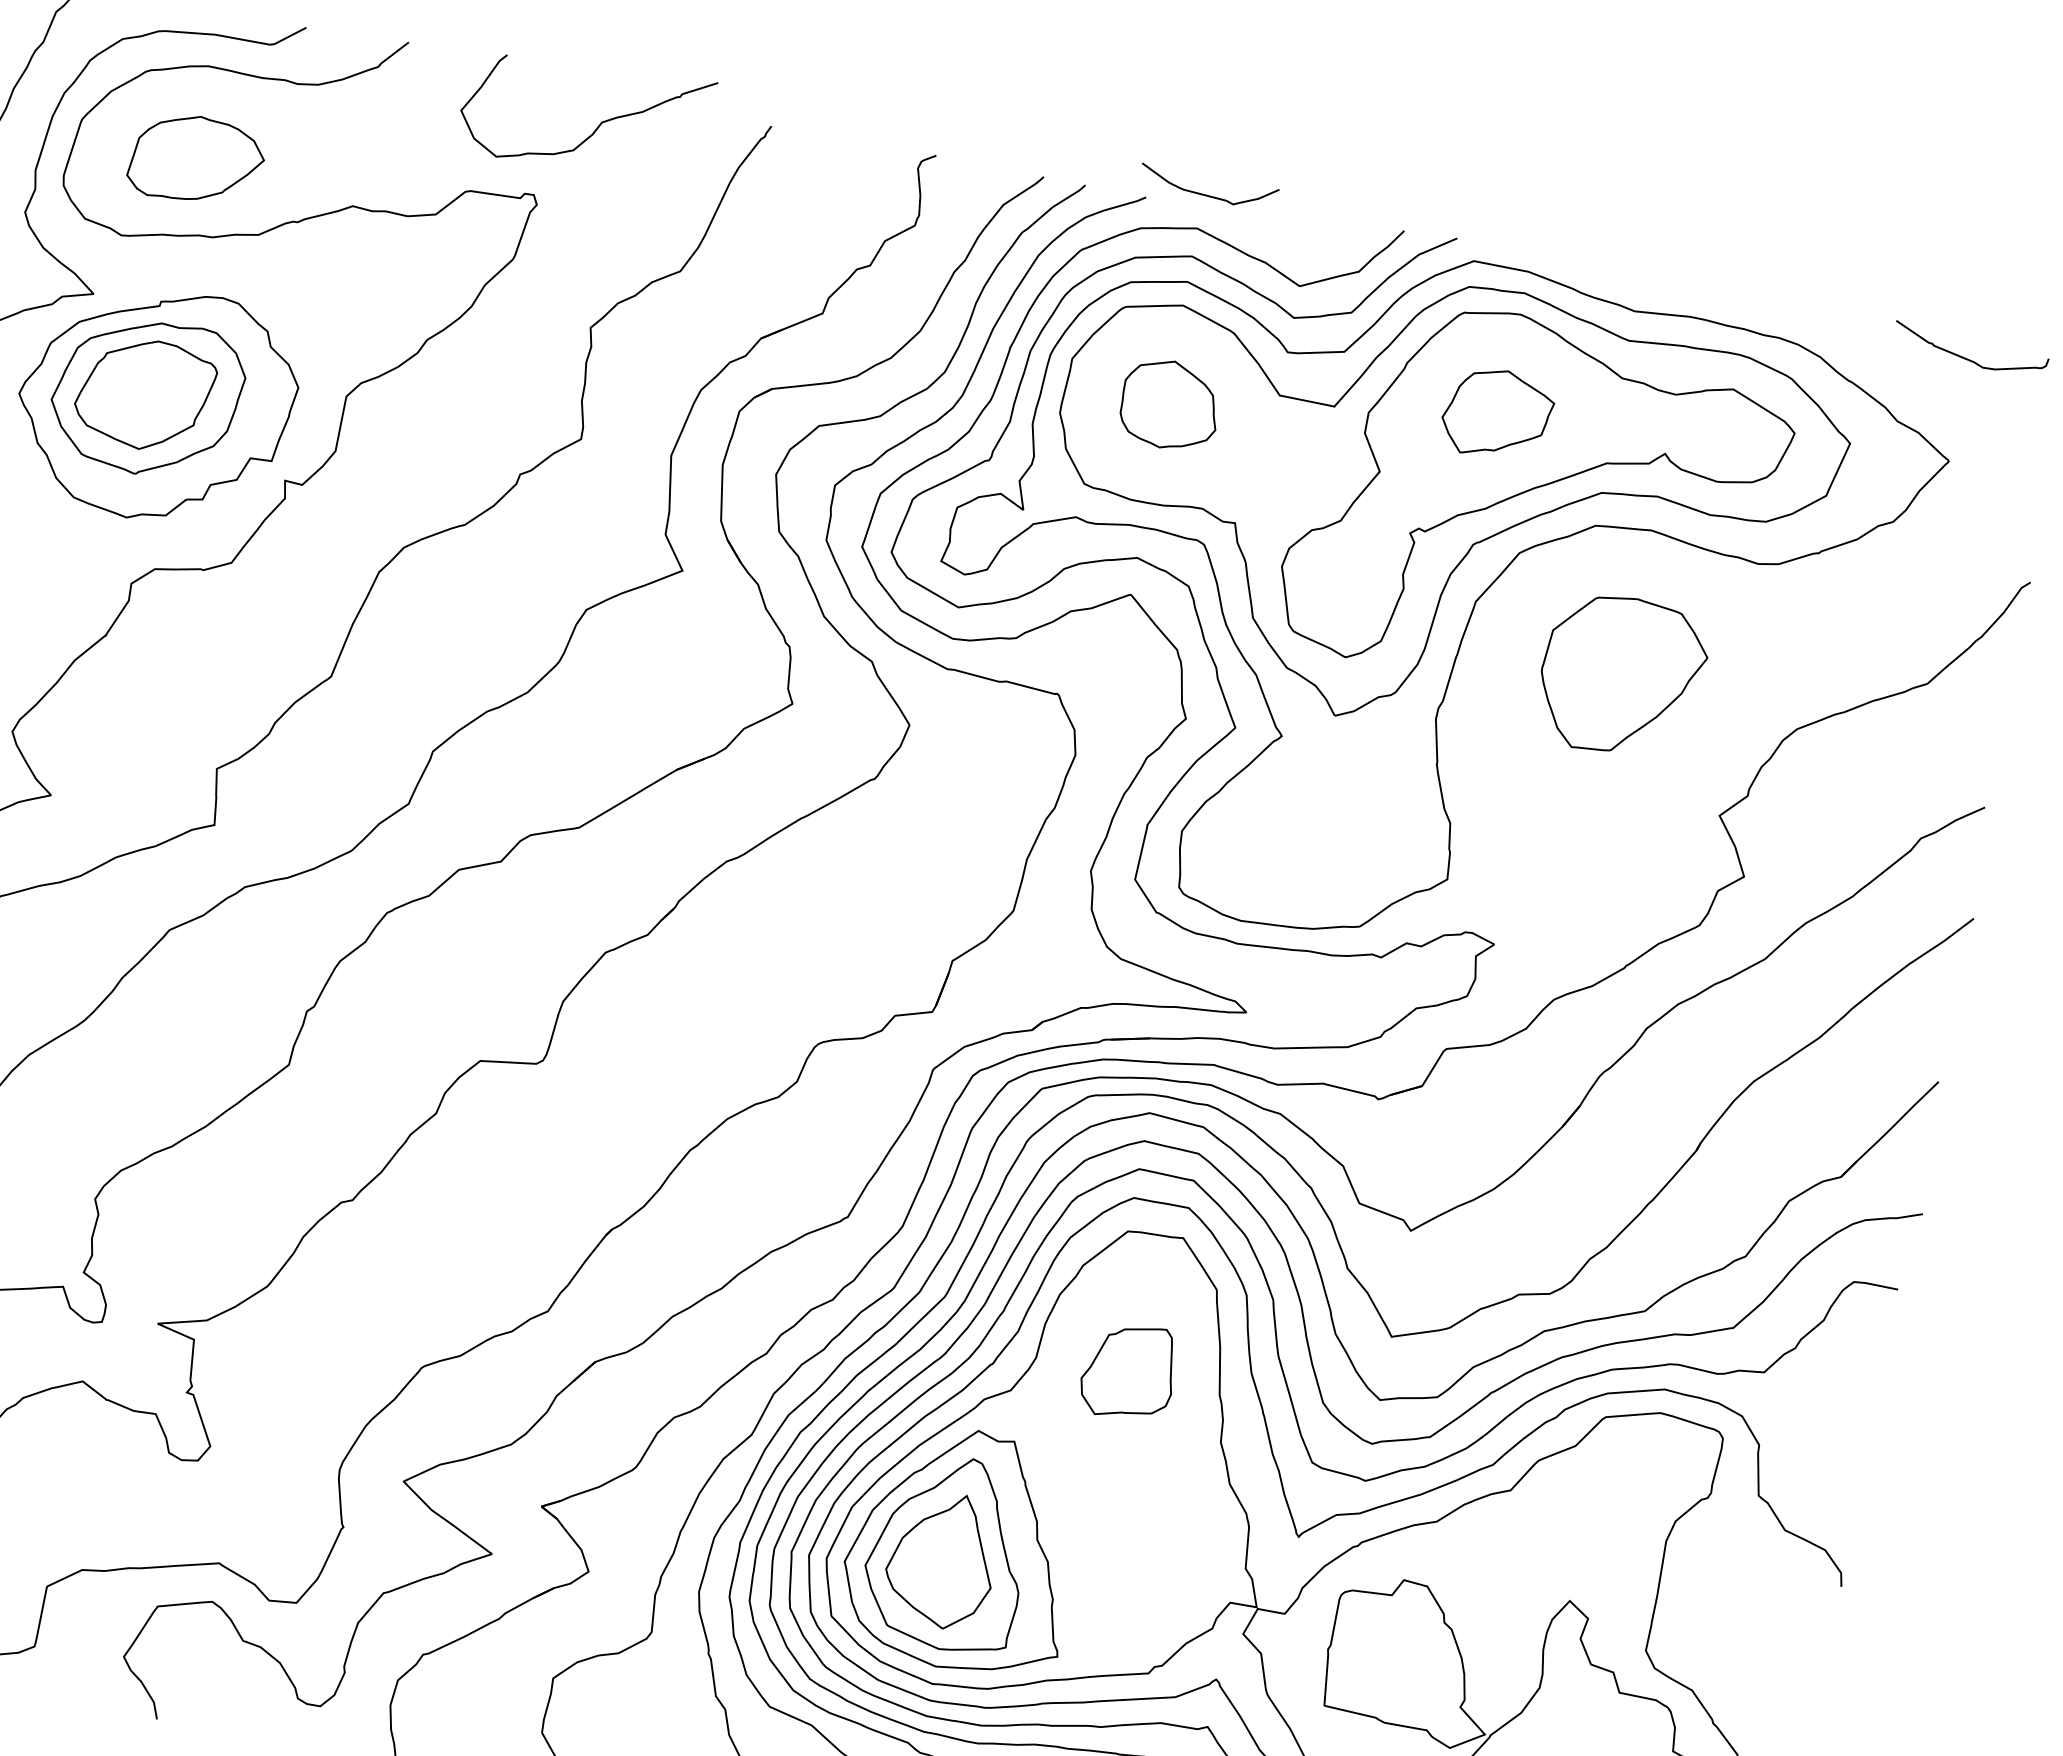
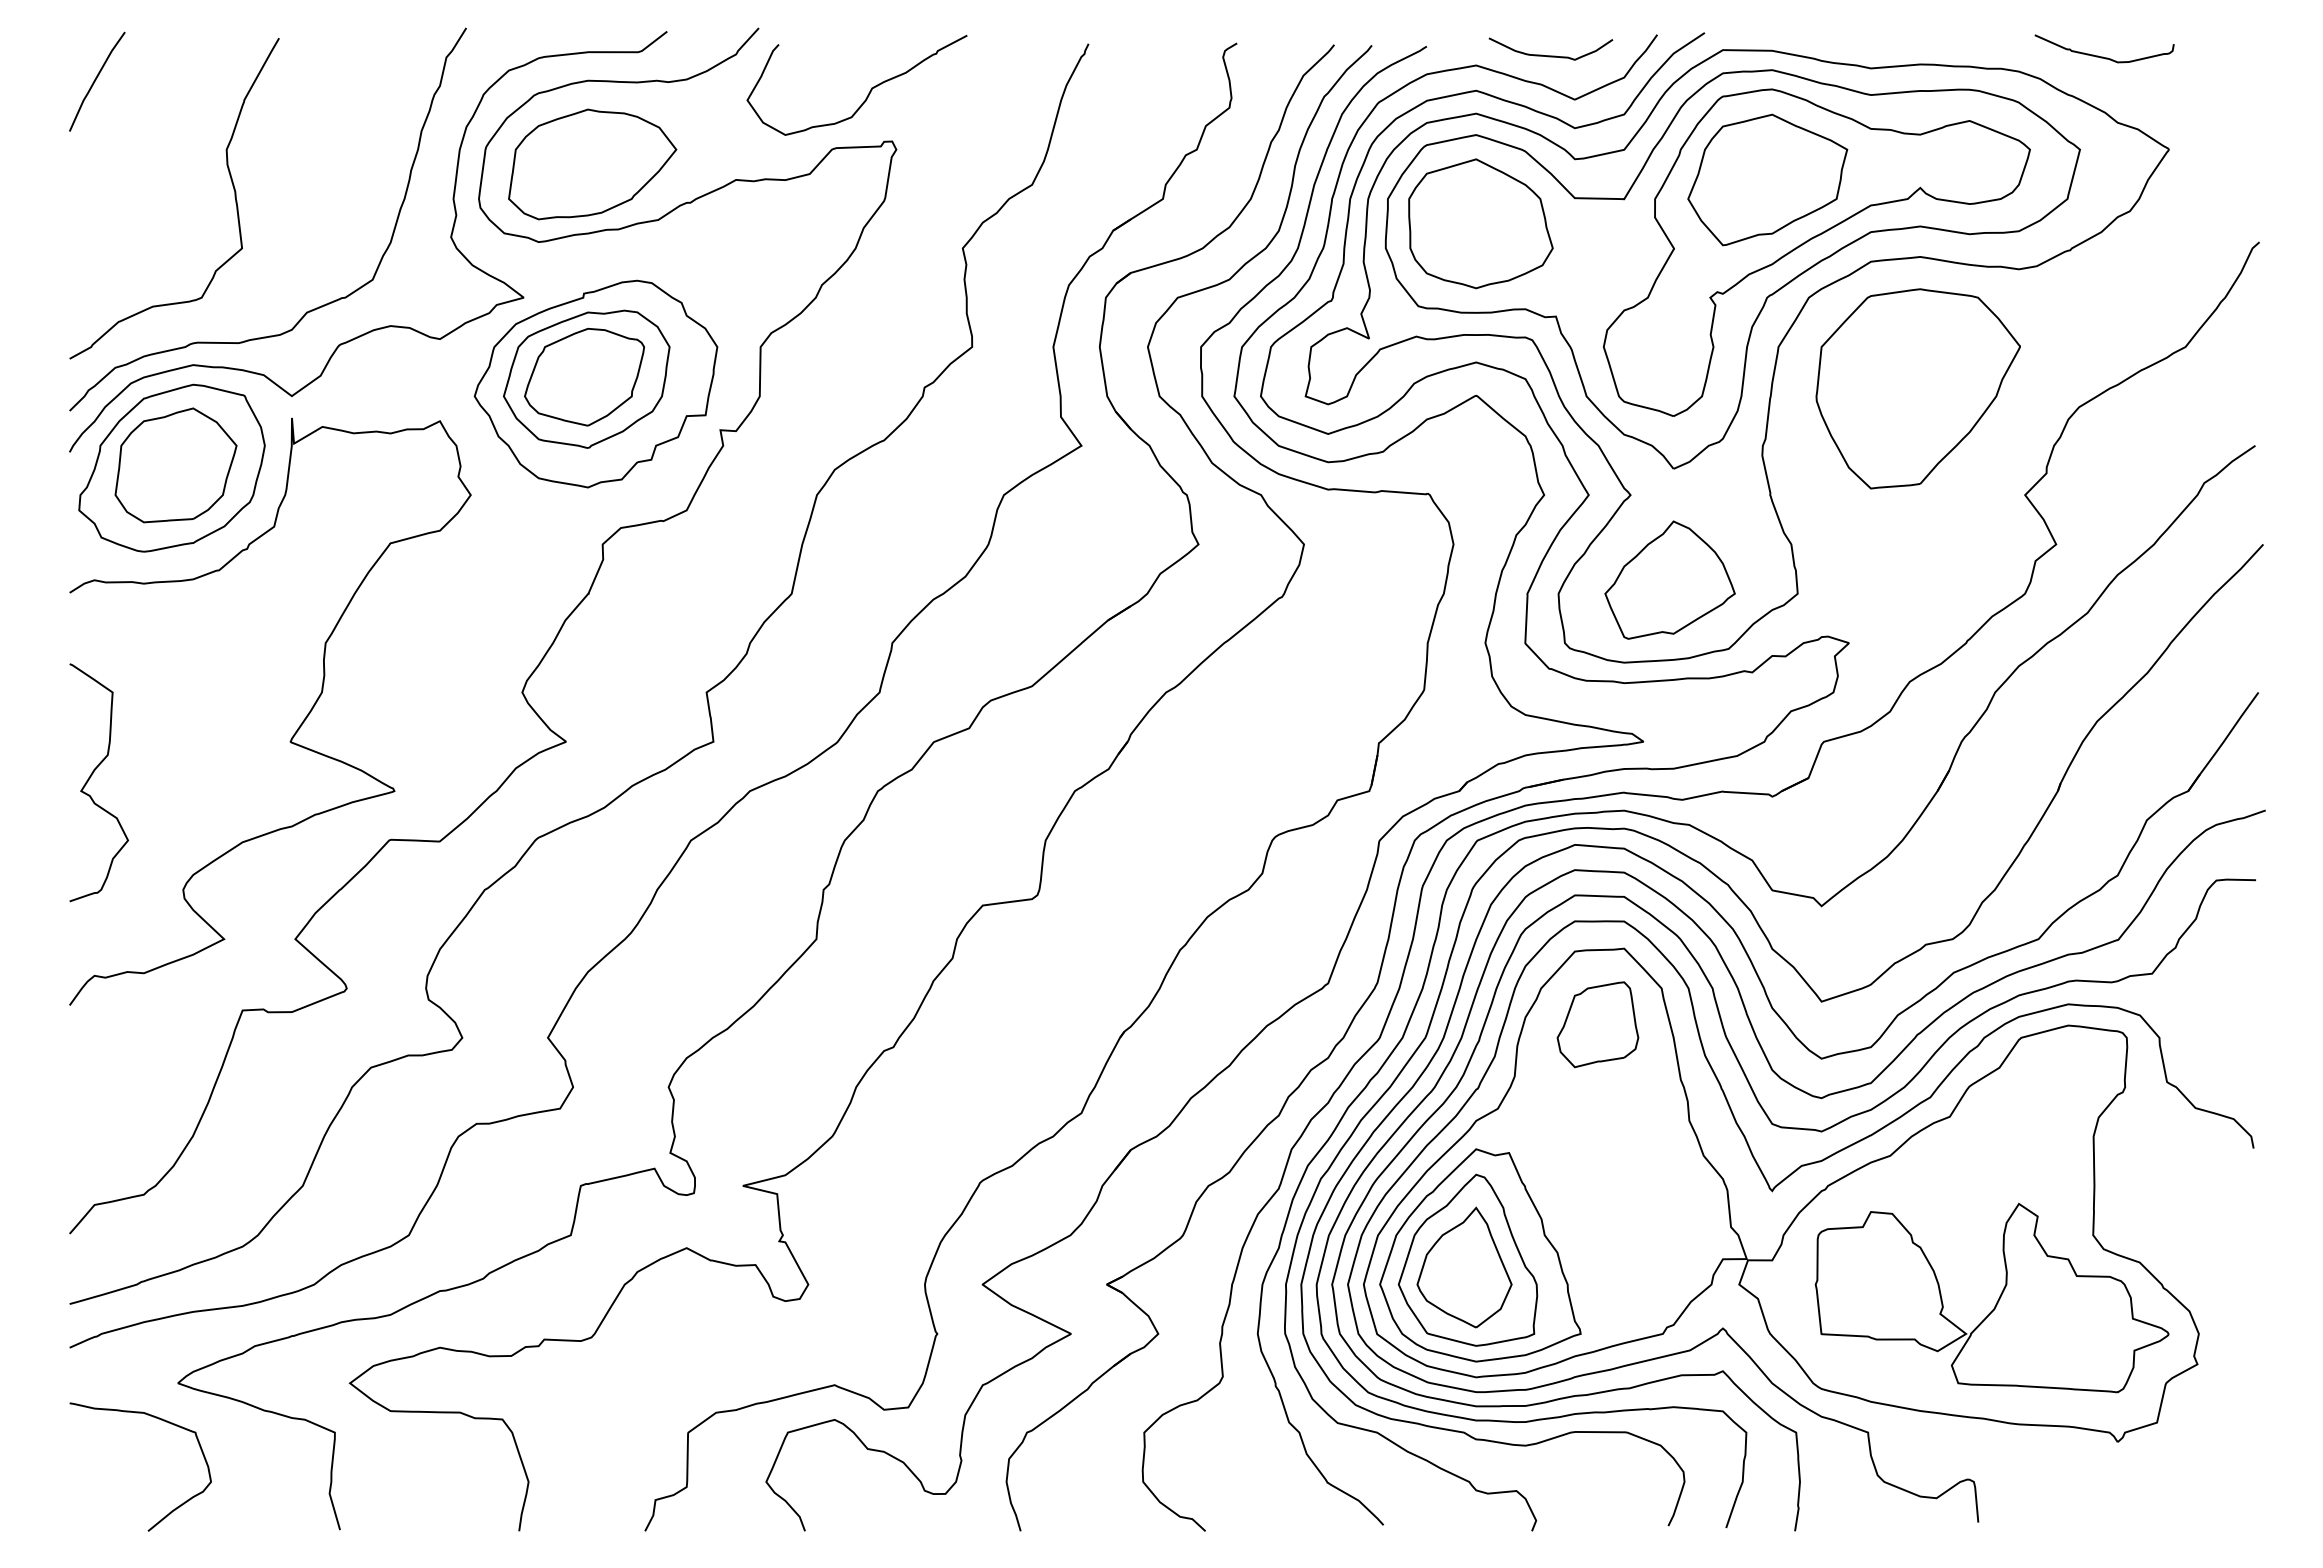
curve: (595, 128) -> (867, 94), moved
part: (196, 160) -> (592, 164), size x1.43
curve: (1207, 194) -> (1550, 55), moved
curve: (1968, 358) -> (2103, 56), moved
part: (1170, 404) -> (1480, 223), size x1.67
part: (1497, 413) -> (1767, 179), size x1.67
part: (1621, 675) -> (1917, 388), size x1.43
part: (1307, 837) -> (1669, 579), added
part: (1128, 1371) -> (1597, 1024), moved

